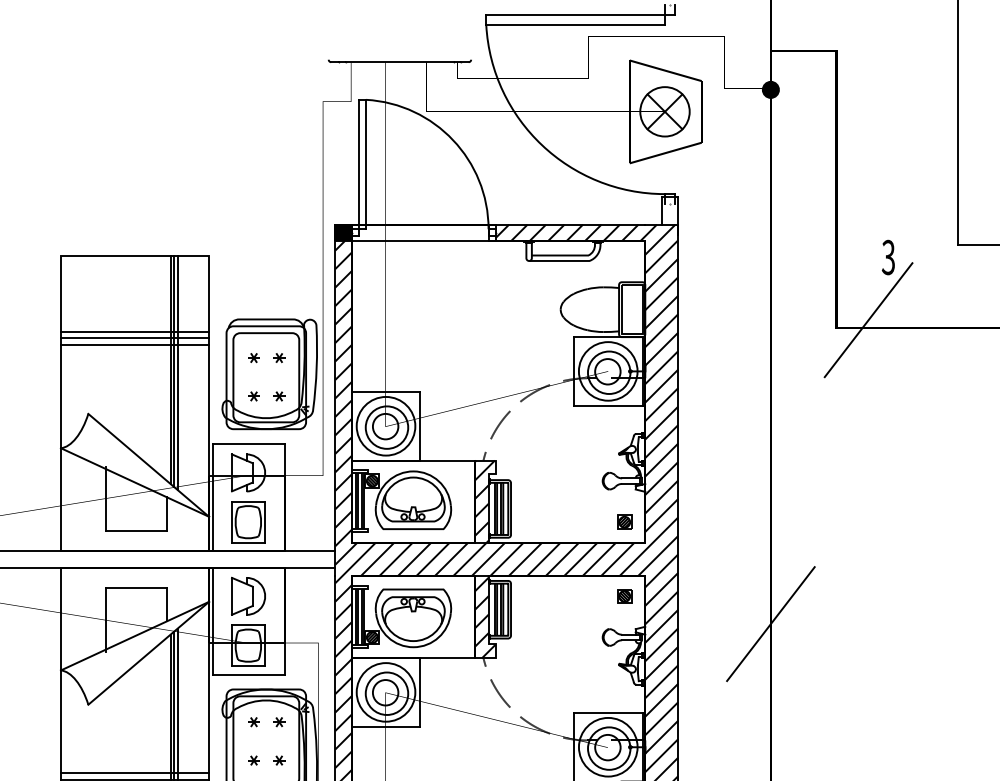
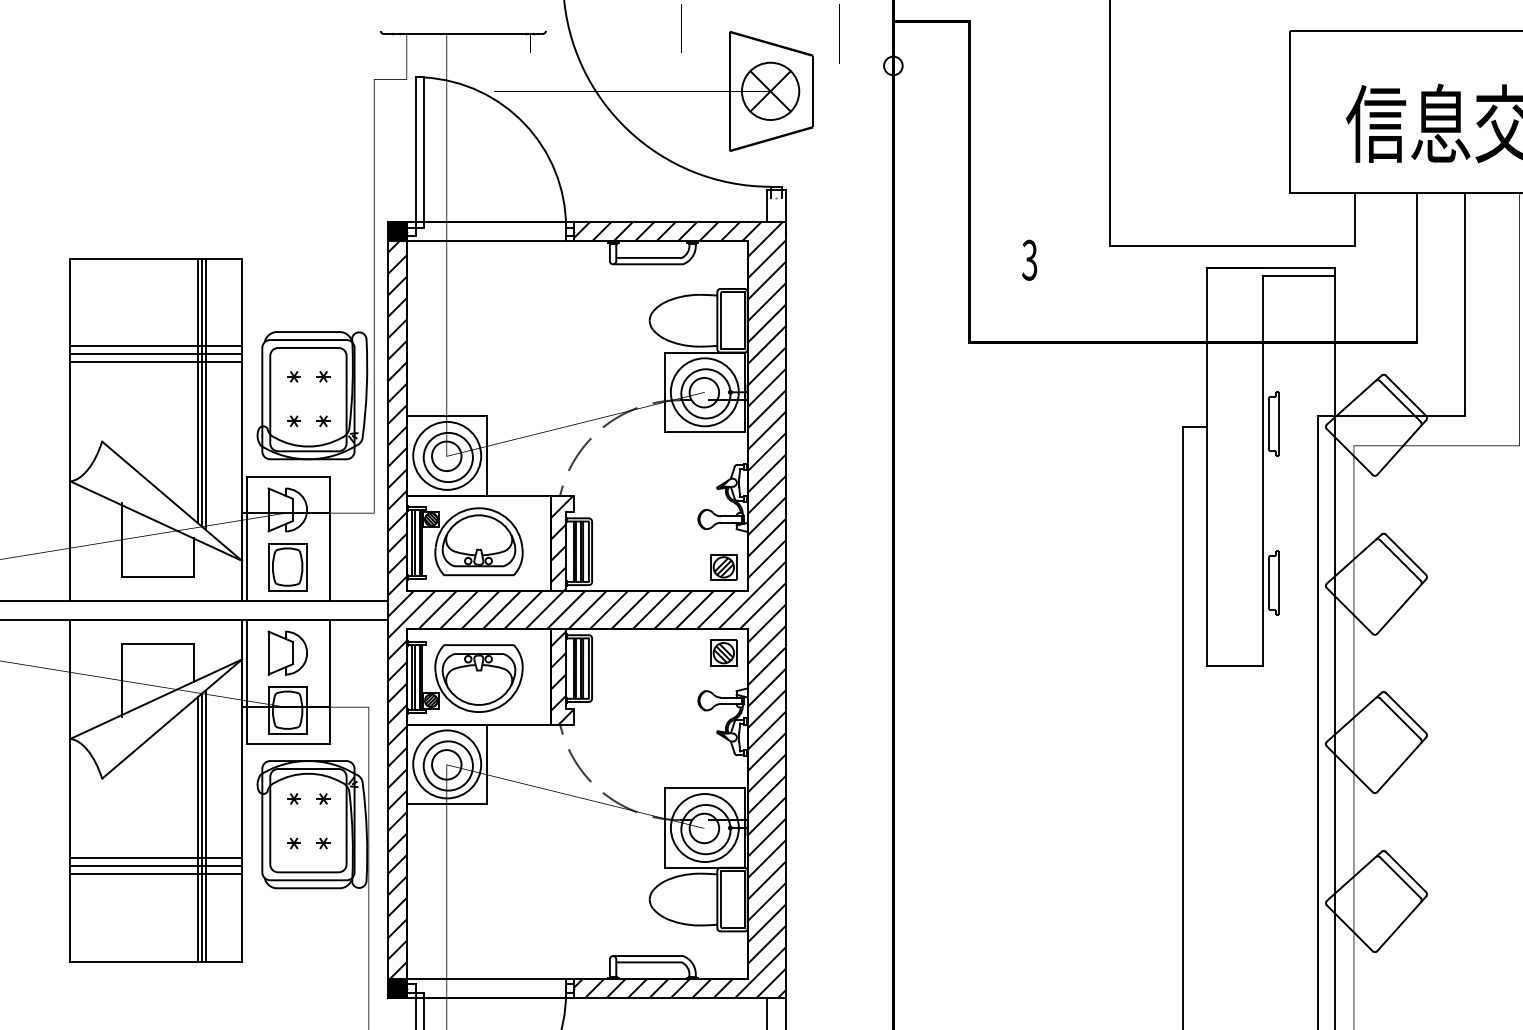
fill: (771, 89) -> (893, 65), removed
line: (868, 319) -> (1006, 332), removed
part: (624, 521) -> (723, 566), size x1.6
part: (624, 595) -> (723, 652), size x1.6
line: (771, 624) -> (893, 685), removed

